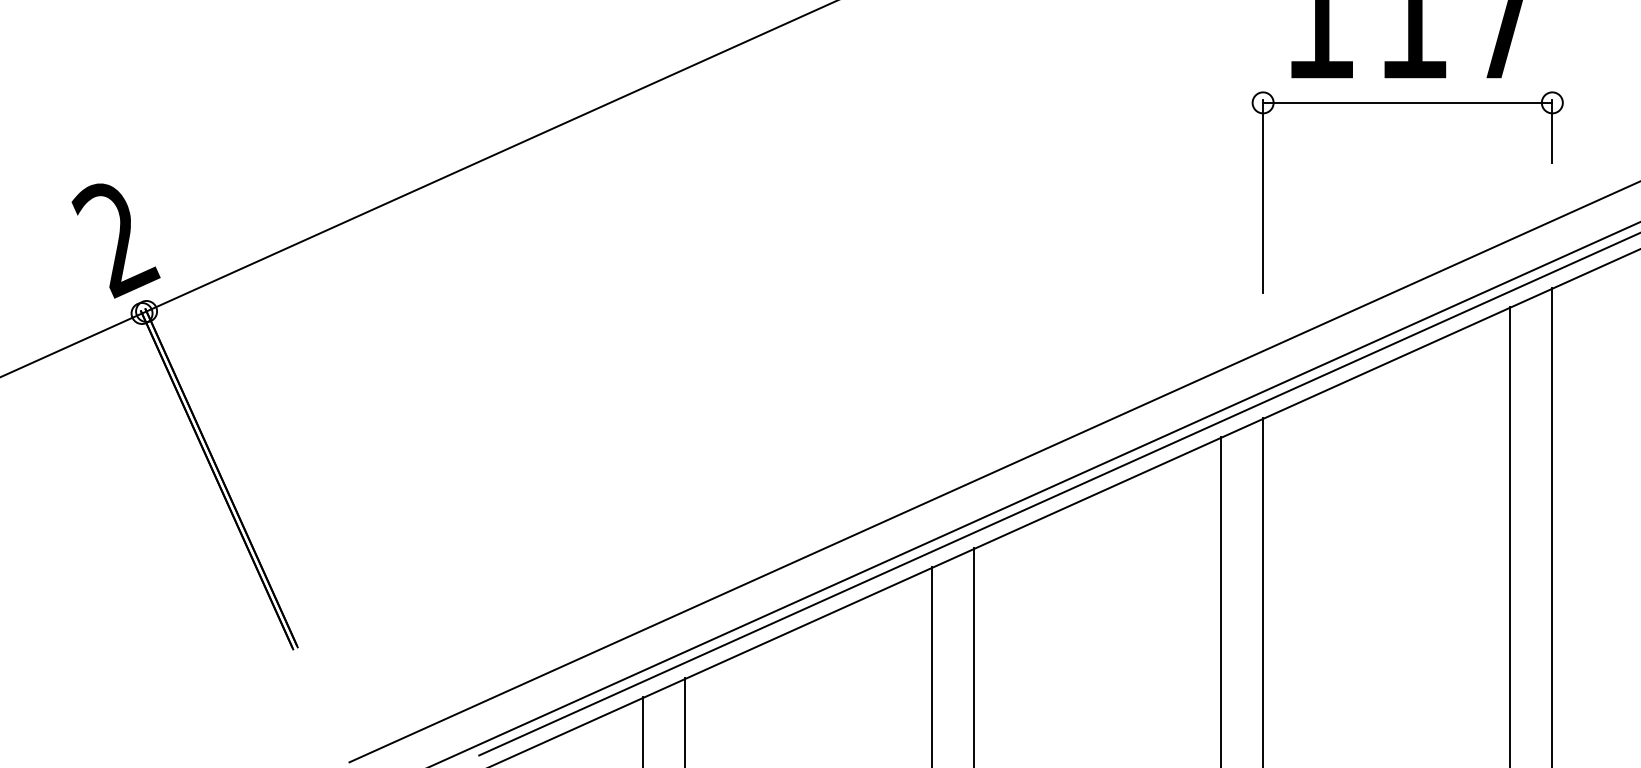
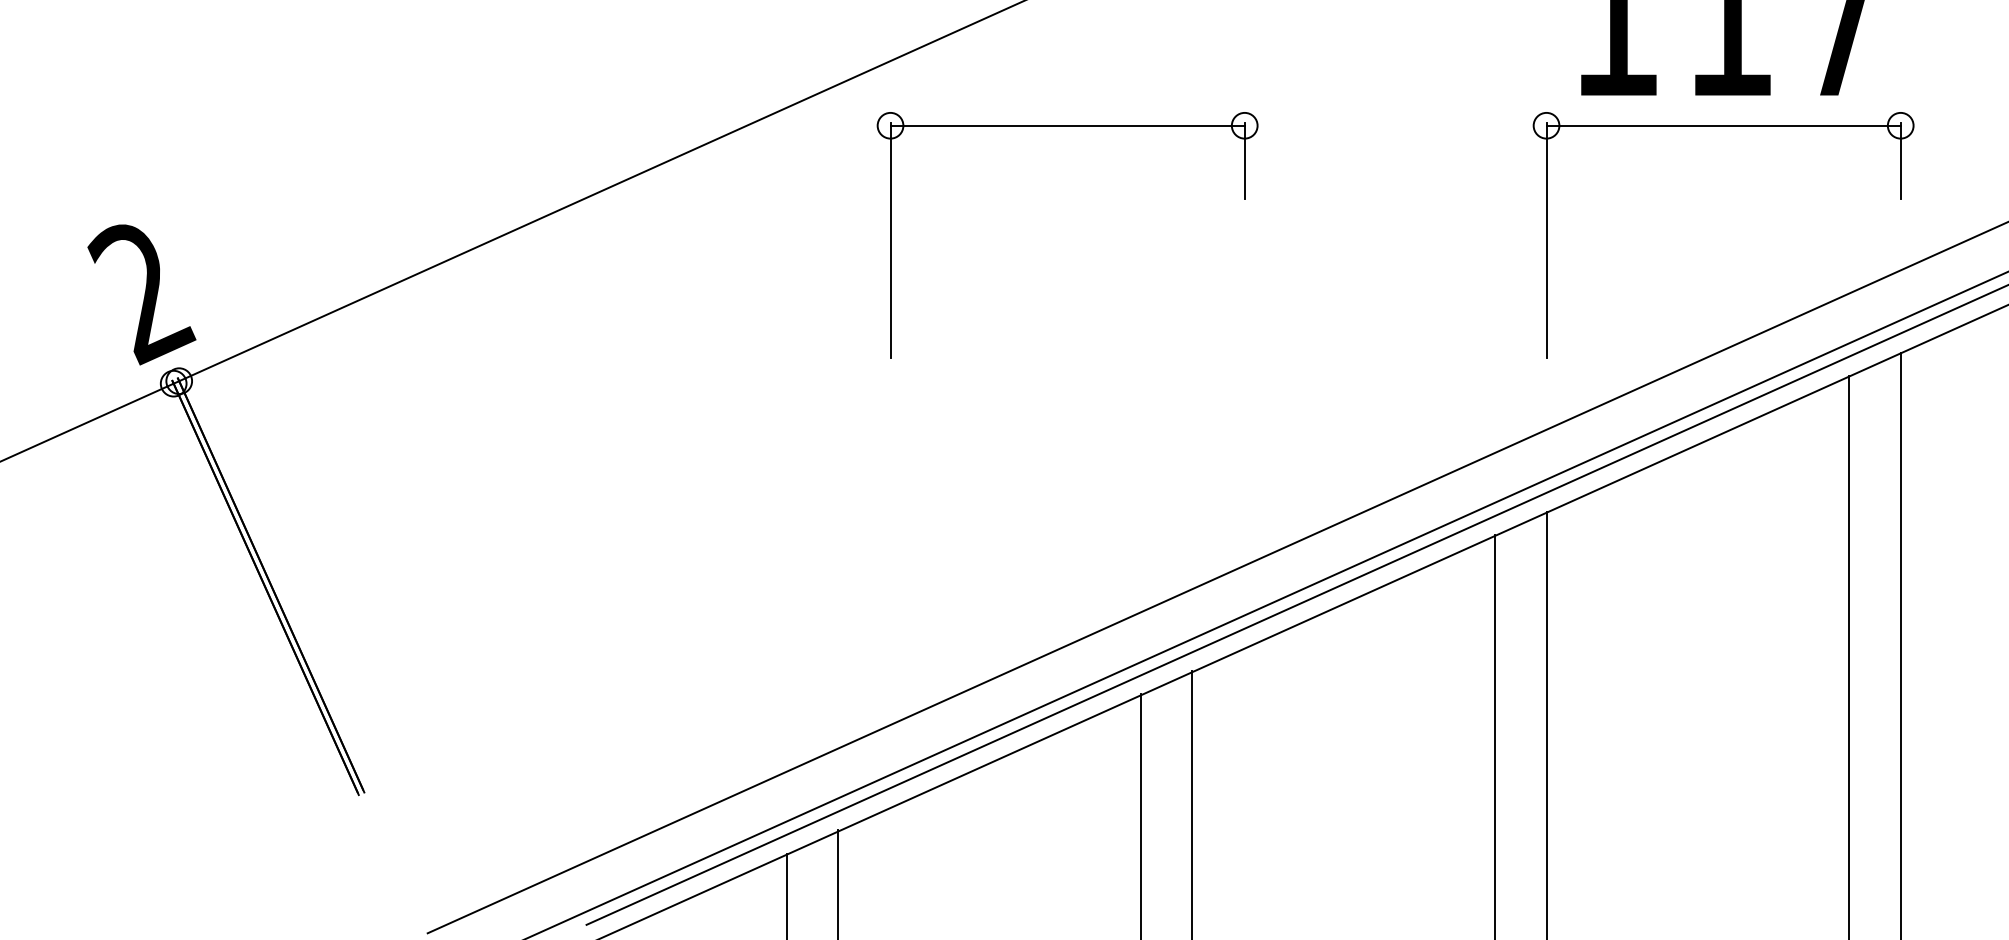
part: (871, 103) -> (1067, 126), added

